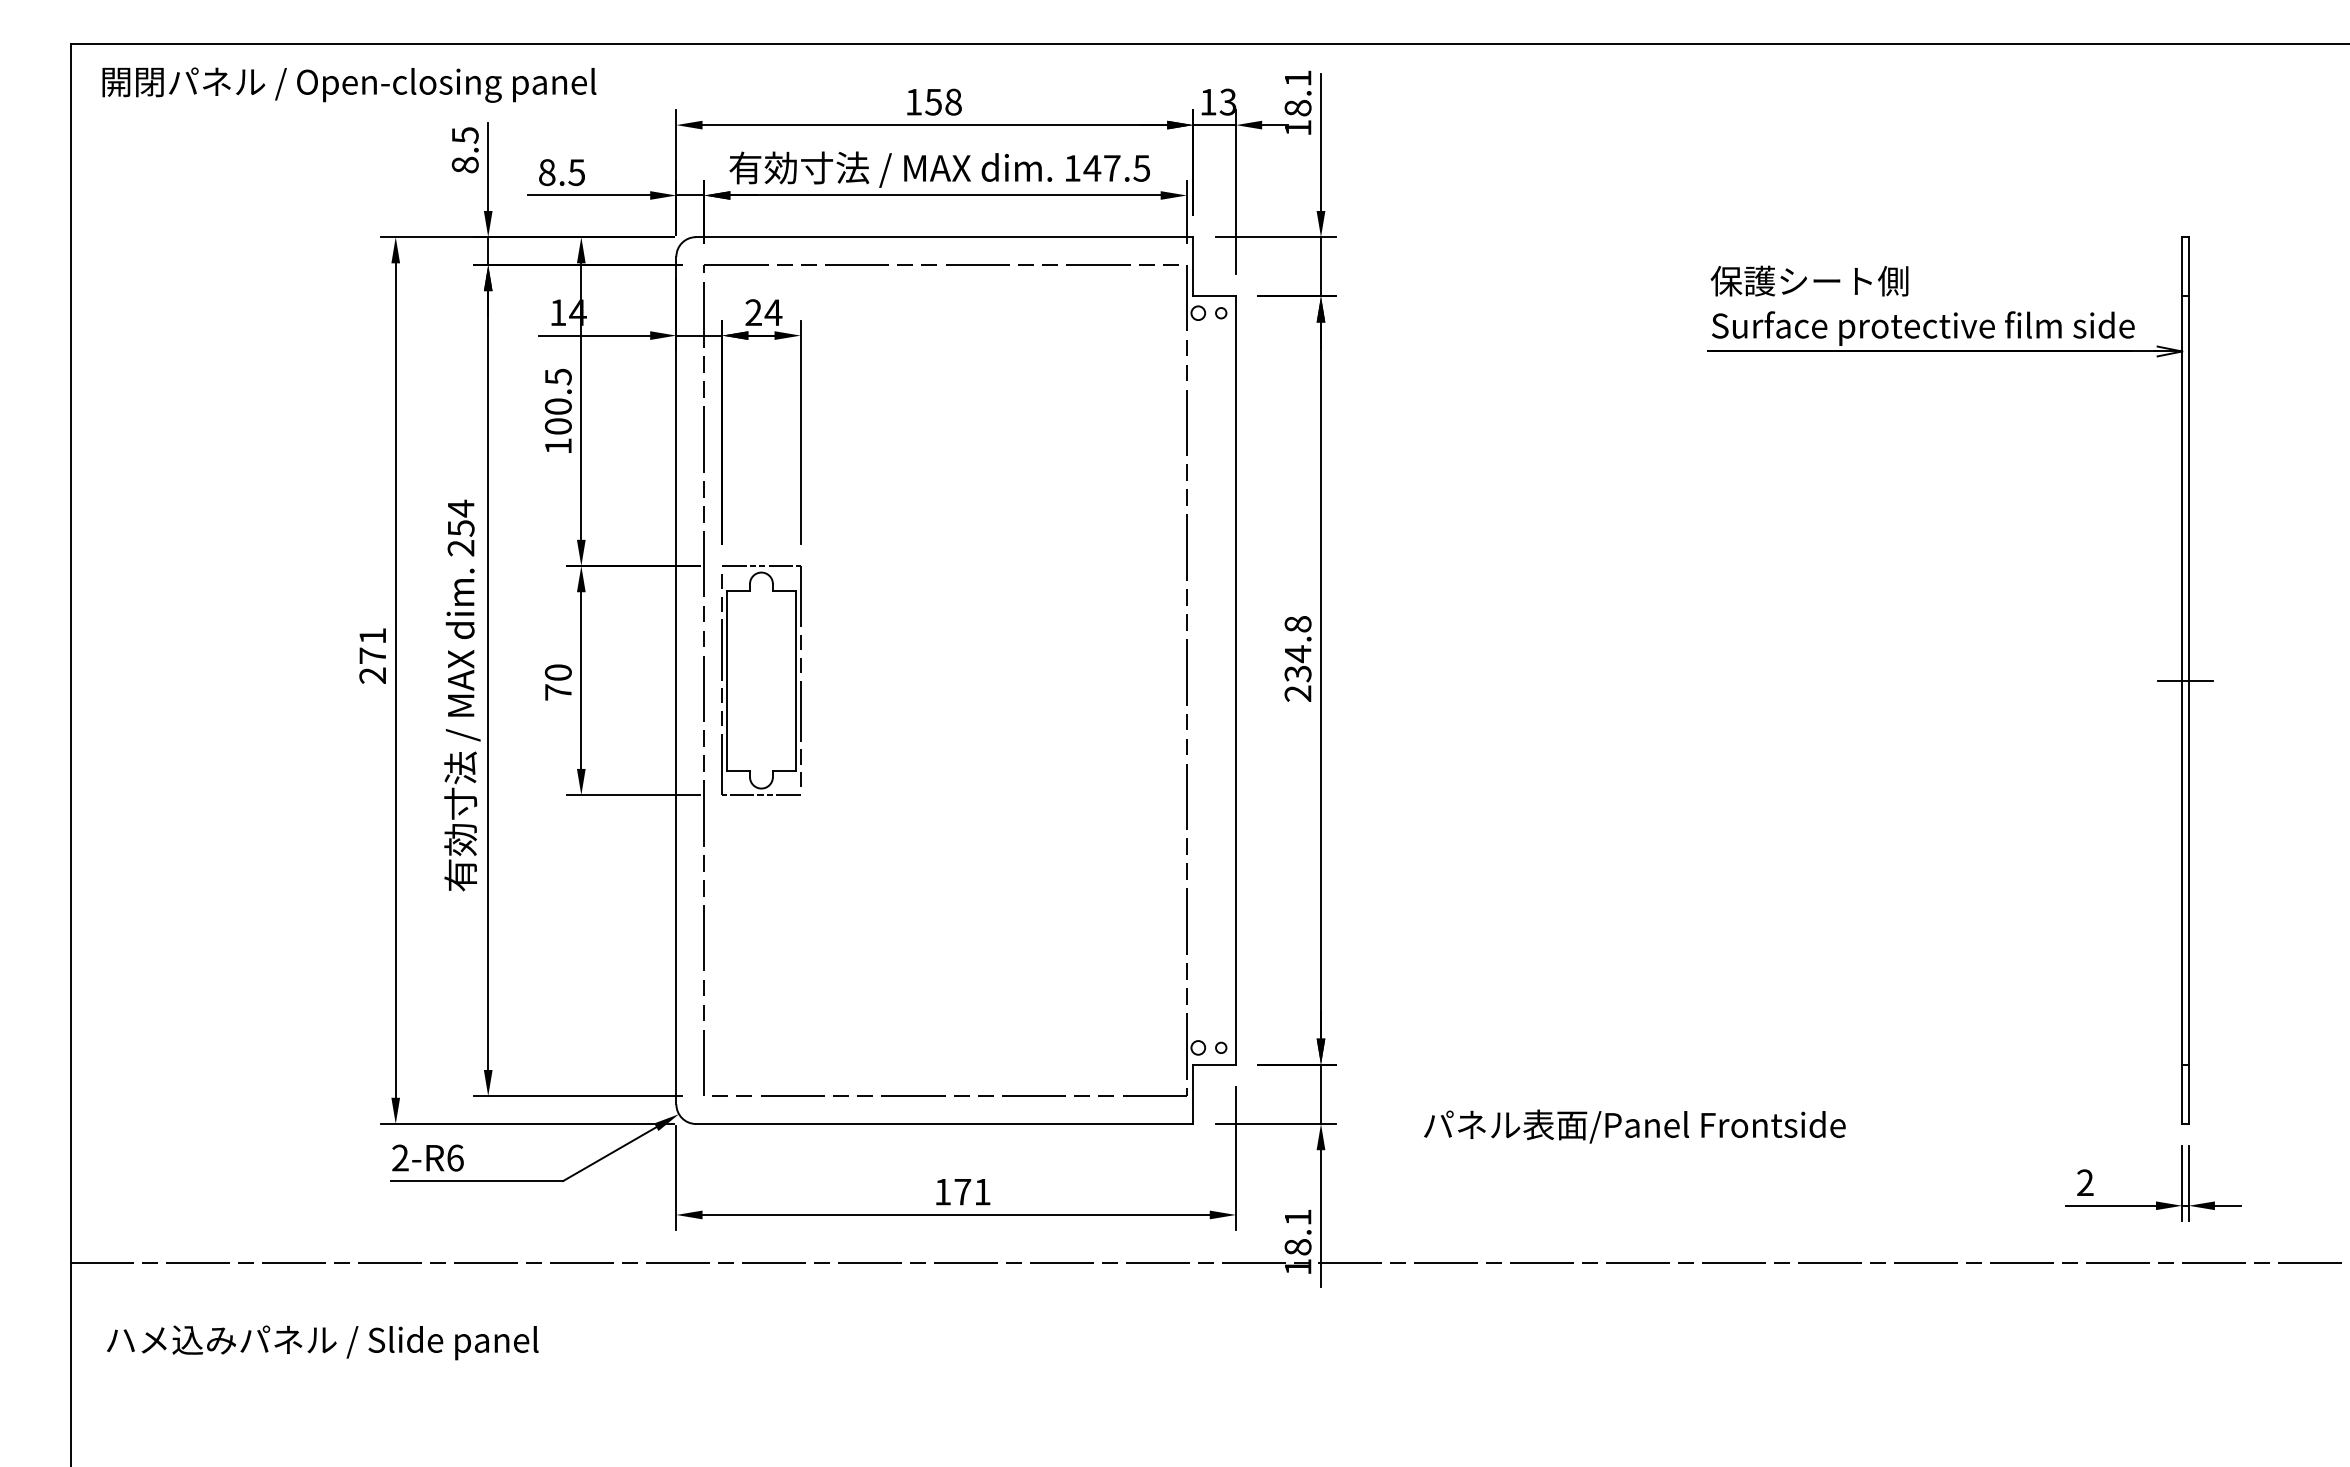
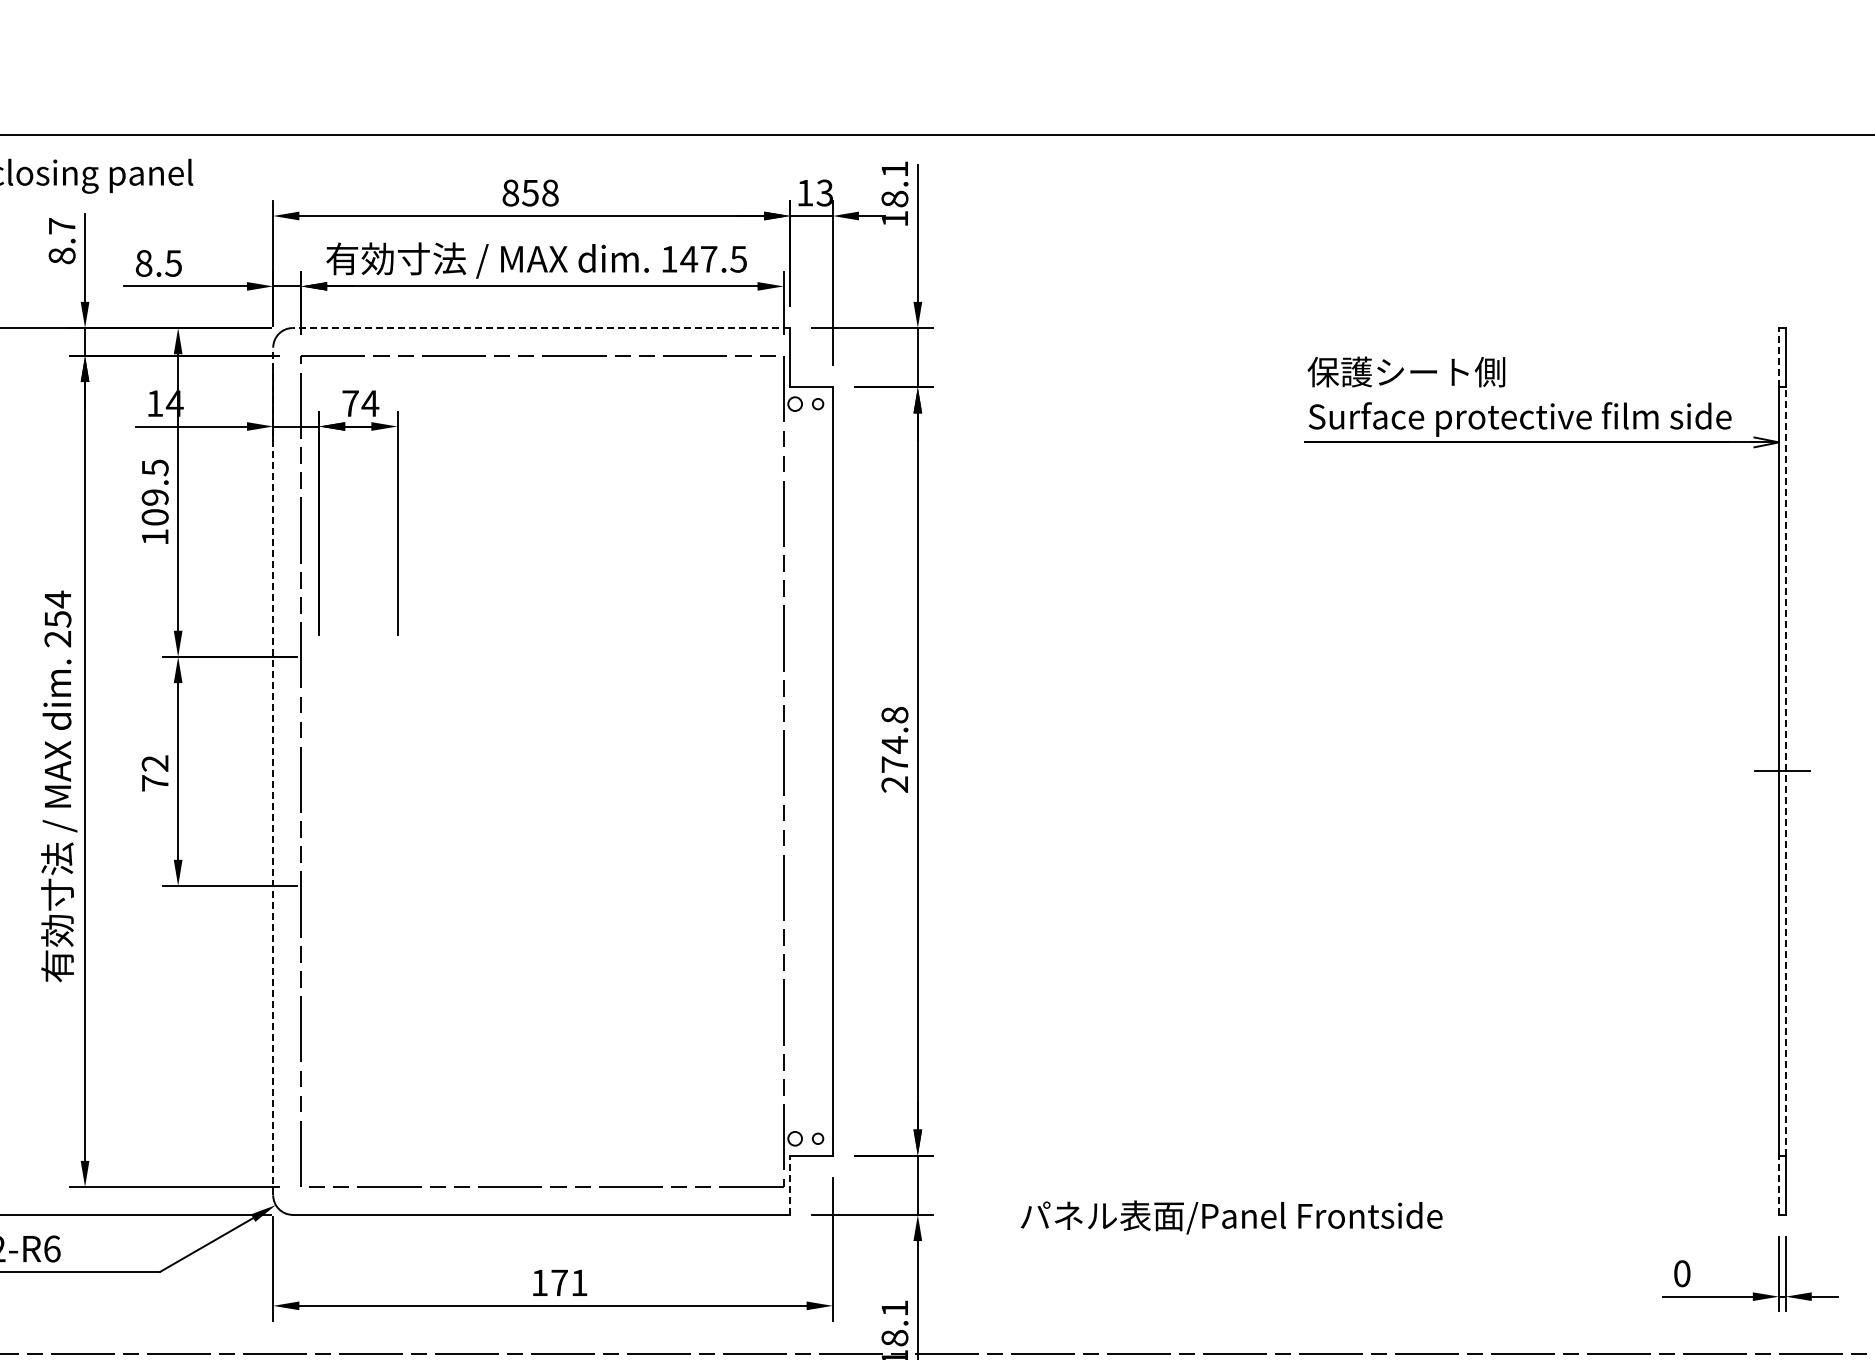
text: (913, 101) -> (510, 192), 158 -> 858
text: (465, 135) -> (62, 226), 8.5 -> 8.7
line: (944, 237) -> (541, 328), solid -> dashed
line: (2182, 266) -> (1779, 357), solid -> dashed
text: (753, 312) -> (350, 403), 24 -> 74
text: (558, 406) -> (155, 497), 100.5 -> 109.5
text: (558, 672) -> (155, 763), 70 -> 72
text: (1297, 673) -> (894, 764), 234.8 -> 274.8
line: (676, 680) -> (273, 771), solid -> dashed
part: (761, 680) -> (358, 771), removed
line: (2188, 680) -> (1785, 771), solid -> dashed
line: (1193, 1094) -> (790, 1185), solid -> dashed
line: (2182, 1094) -> (1779, 1185), solid -> dashed
text: (2085, 1182) -> (1682, 1273), 2 -> 0

